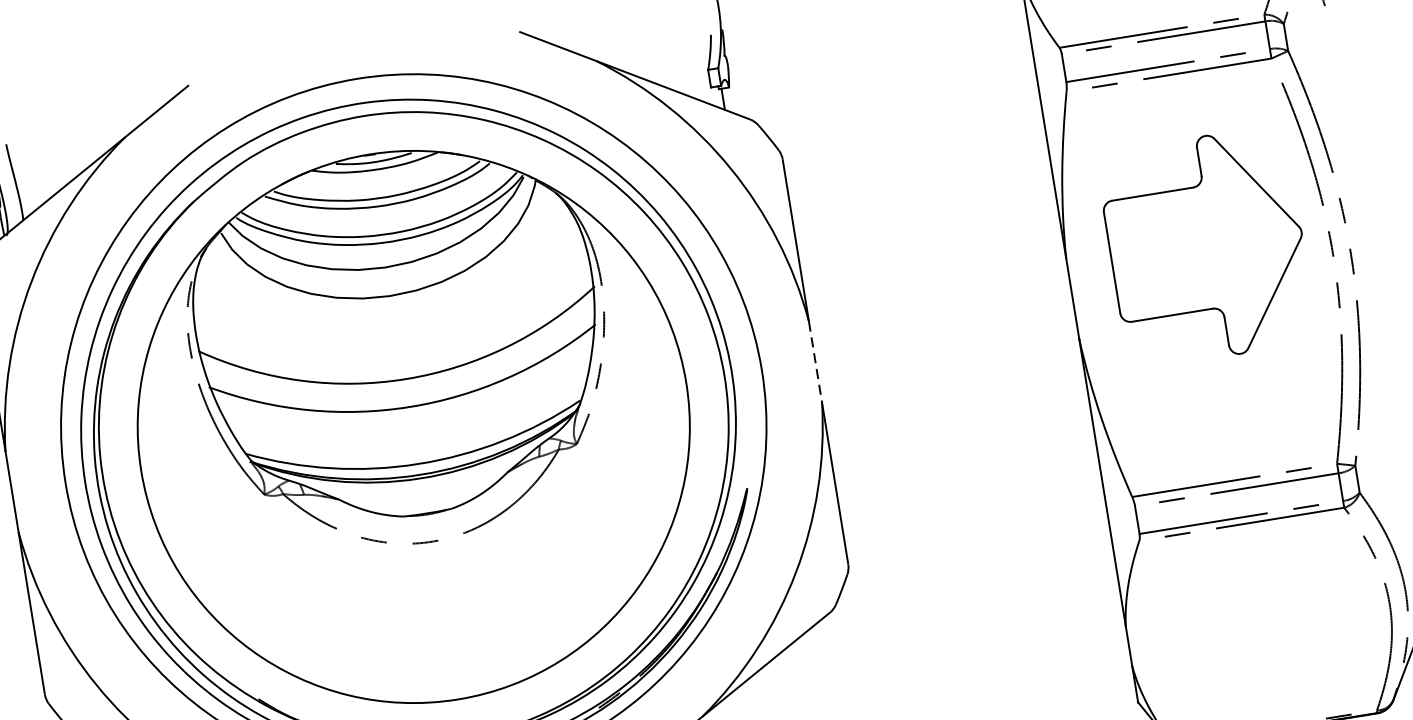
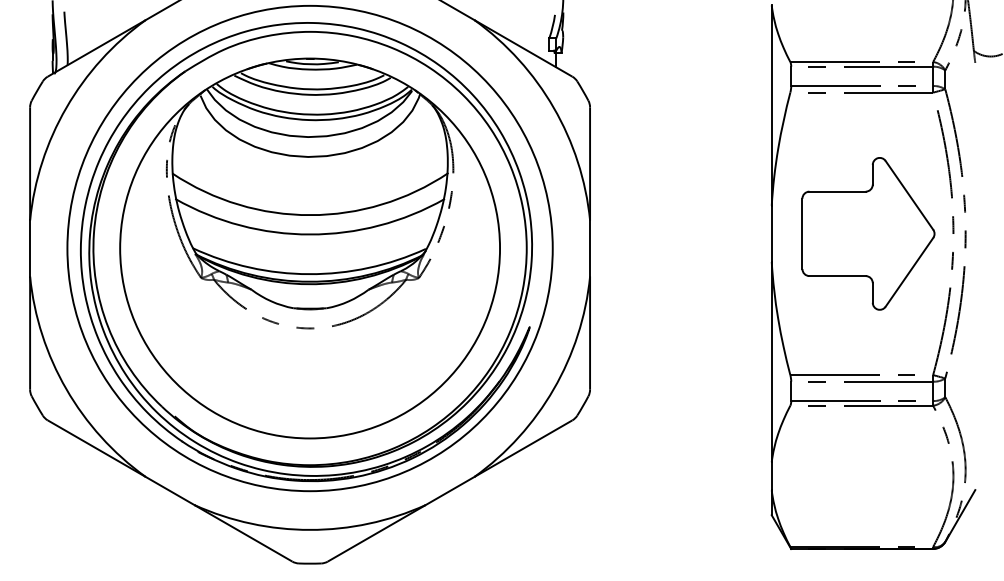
part: (1206, 246) -> (868, 233), moved
line: (816, 363) -> (590, 249), dashed -> solid

